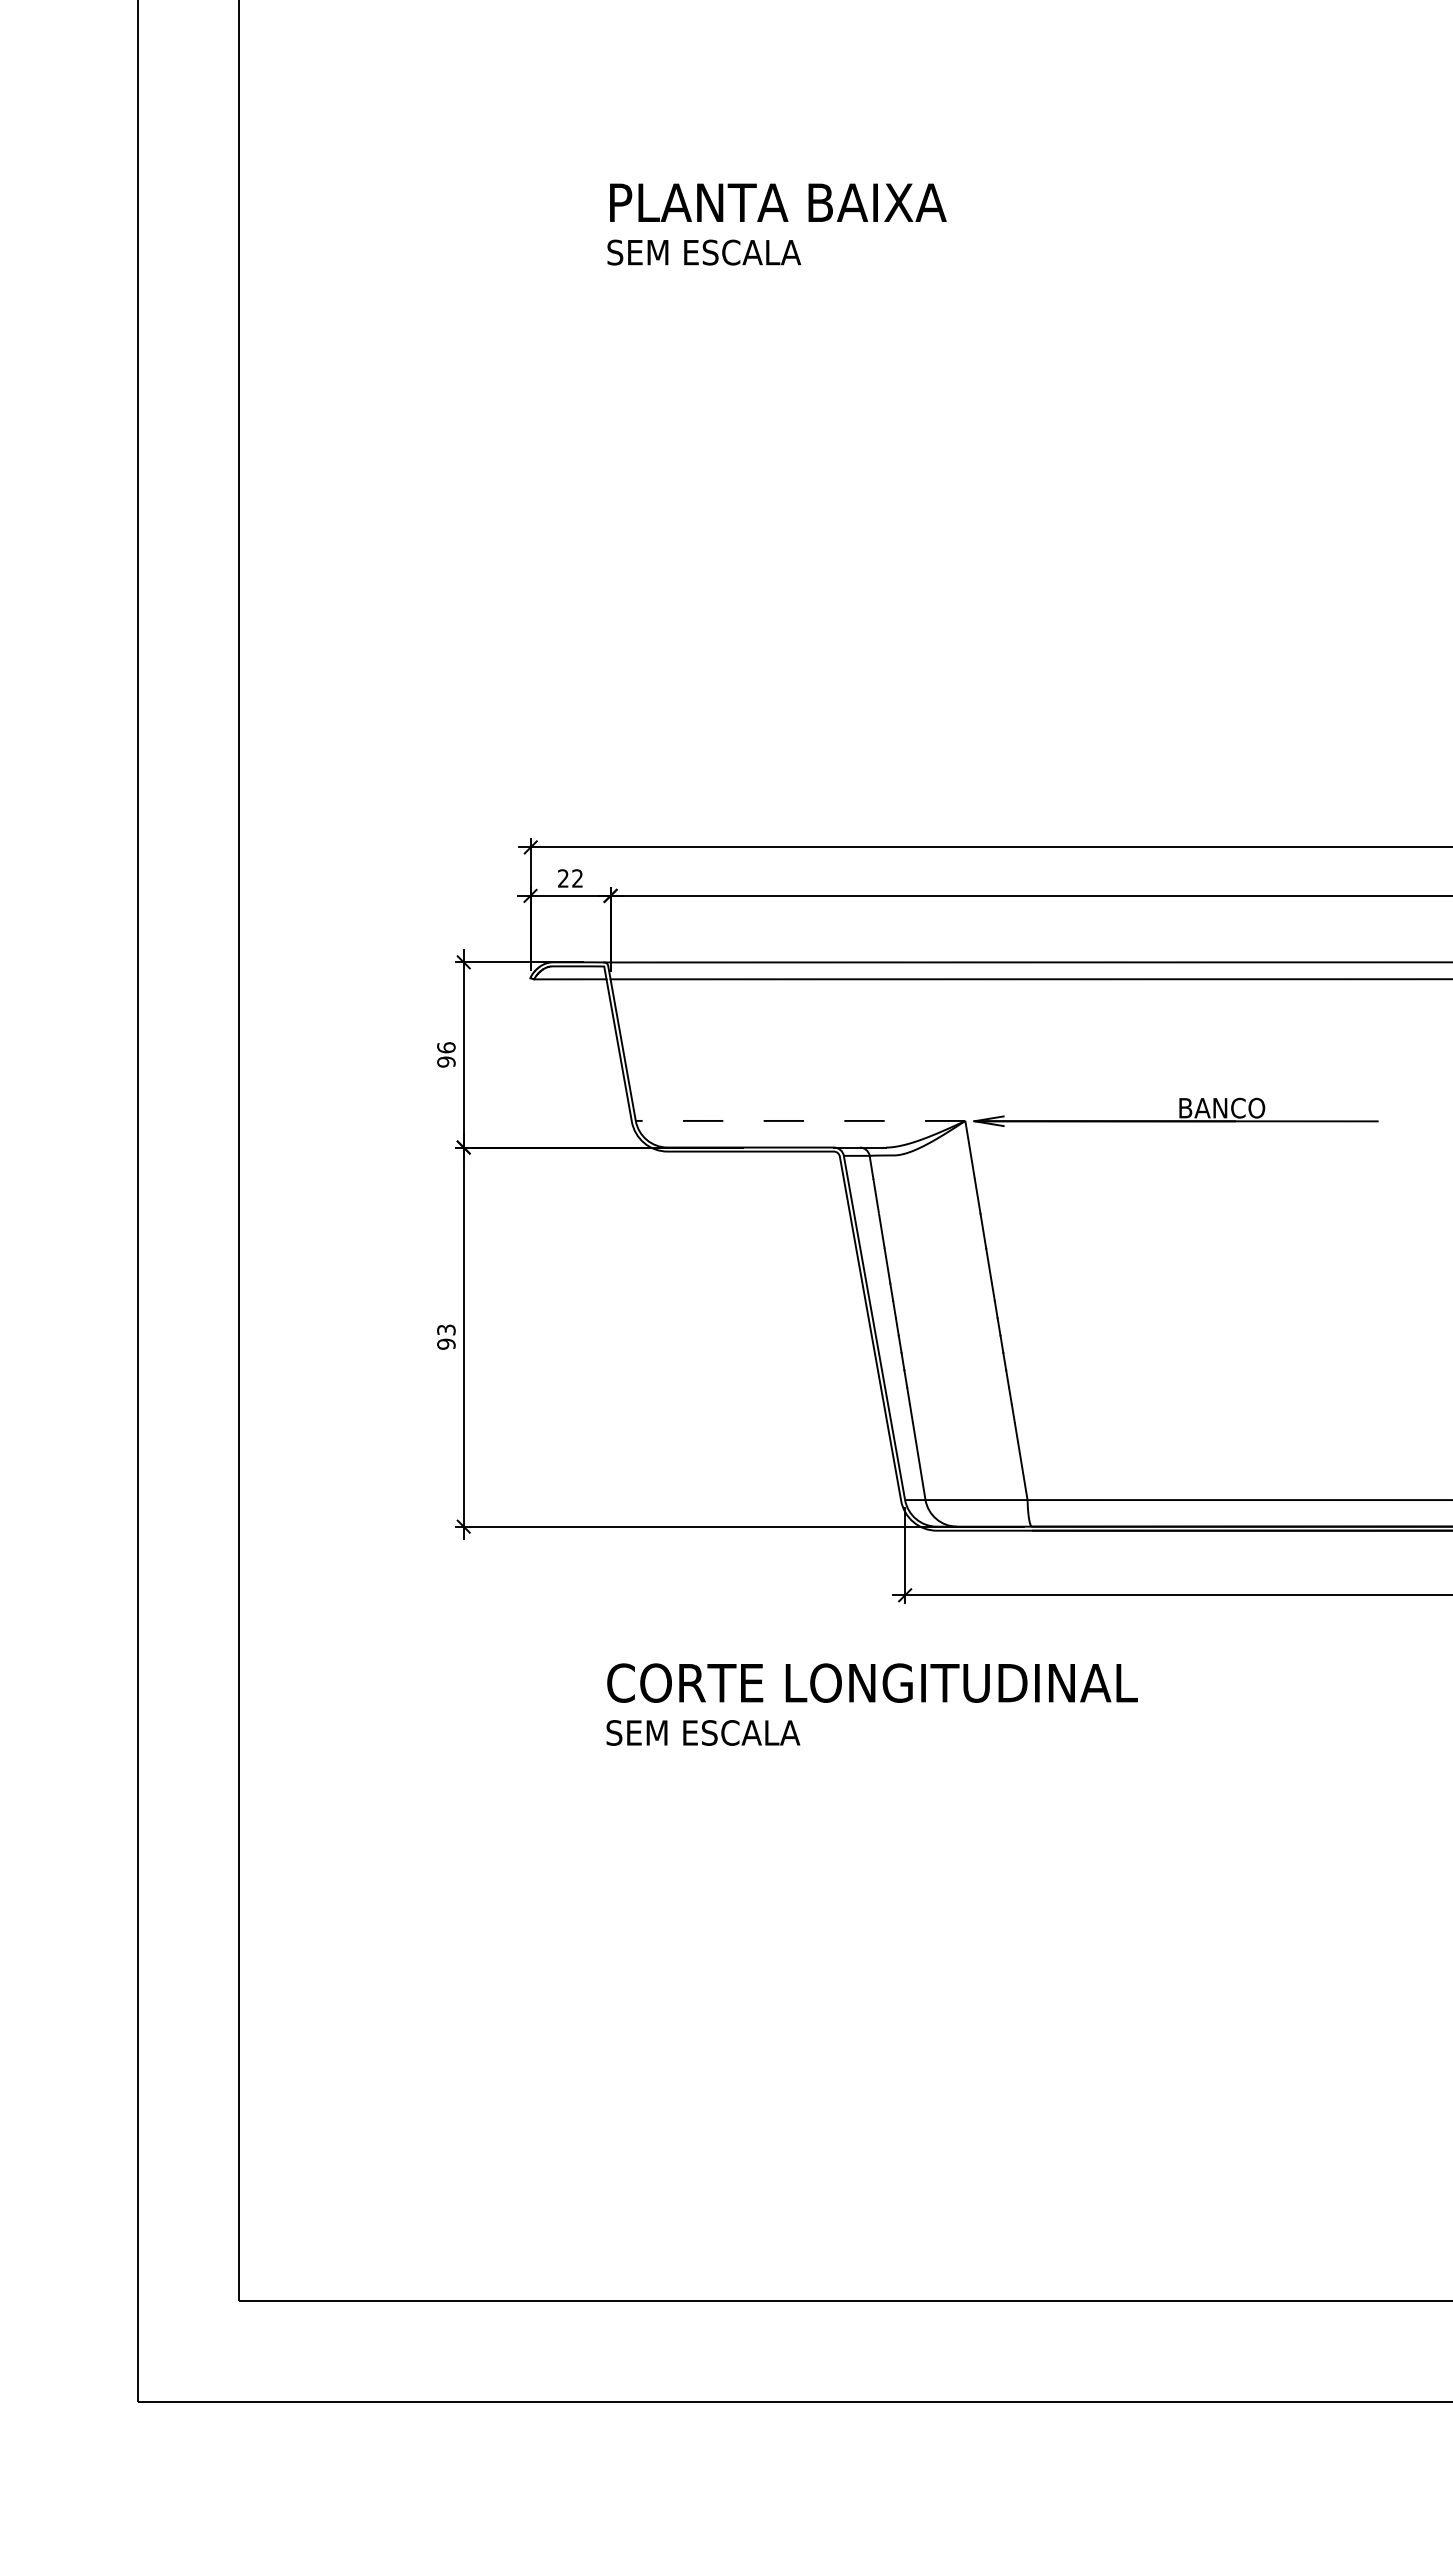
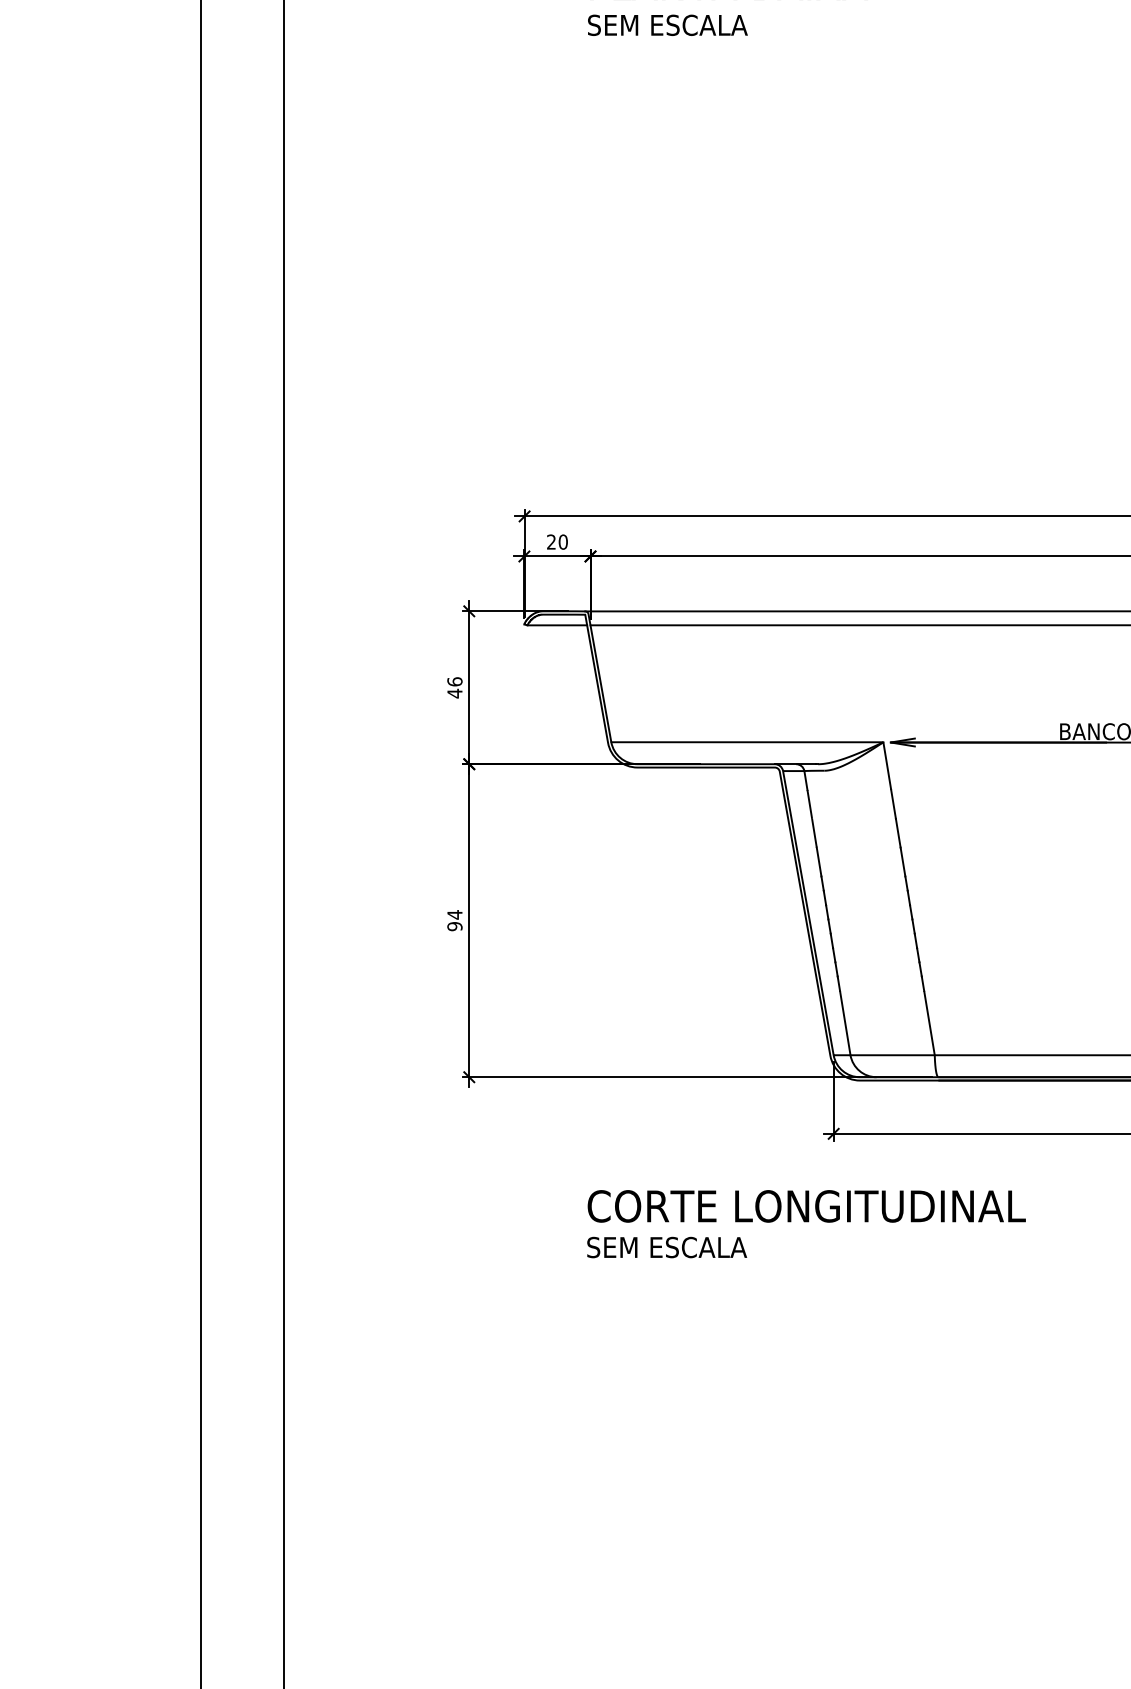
text: (577, 878) -> (563, 542), 22 -> 20
text: (446, 1062) -> (455, 694), 96 -> 46
line: (800, 1120) -> (747, 741), dashed -> solid
text: (446, 1329) -> (455, 914), 93 -> 94

